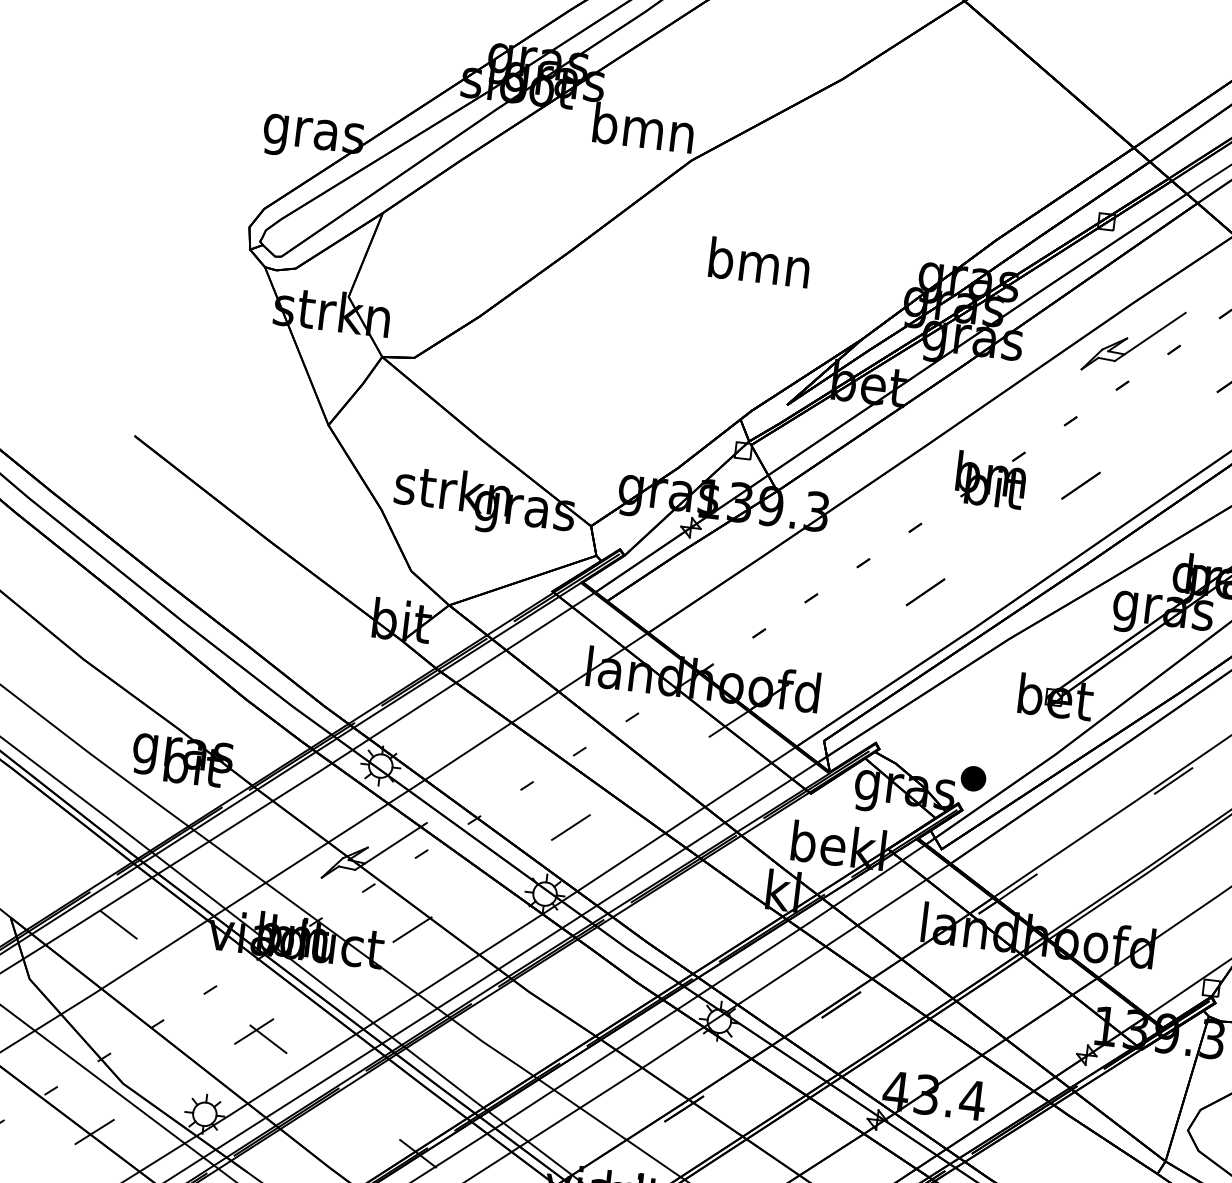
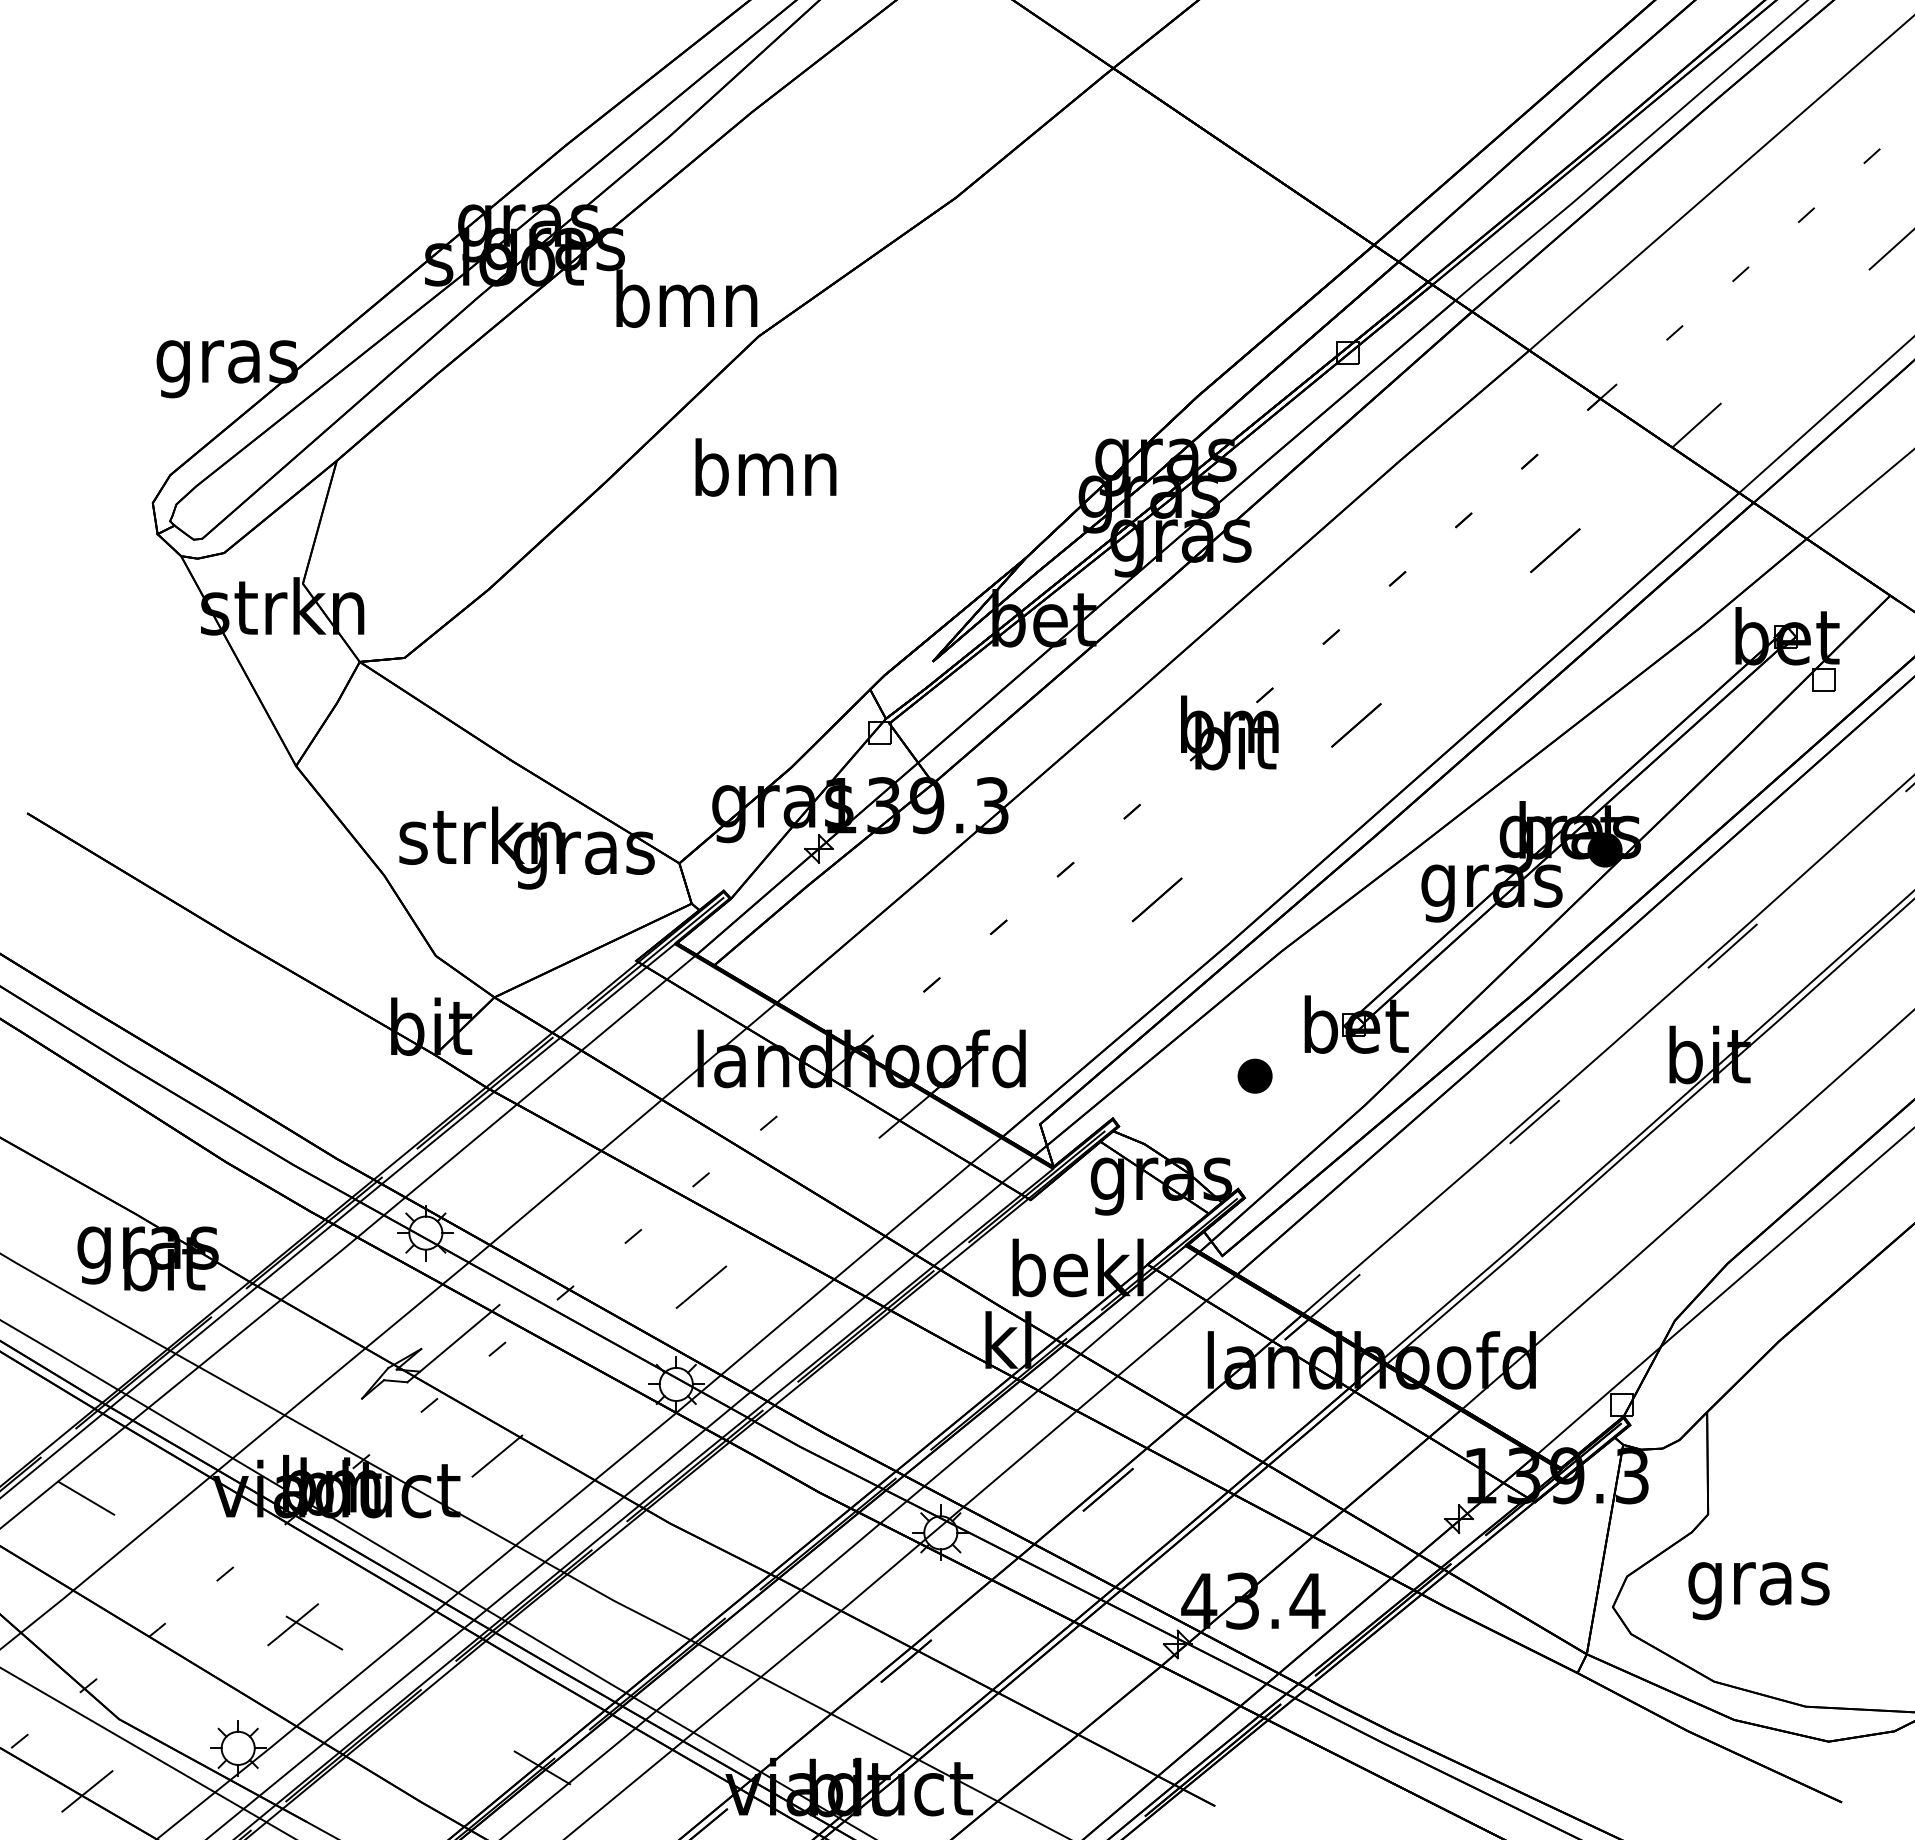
text: (759, 262) -> (765, 467), moved
part: (1137, 344) -> (1411, 519), removed
part: (973, 778) -> (1254, 1075), moved

